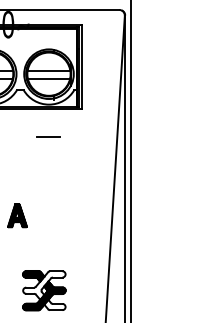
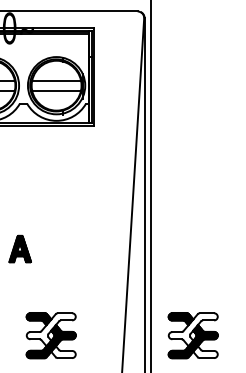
line: (48, 137) -> (56, 158), removed
part: (166, 290) -> (192, 335), added

